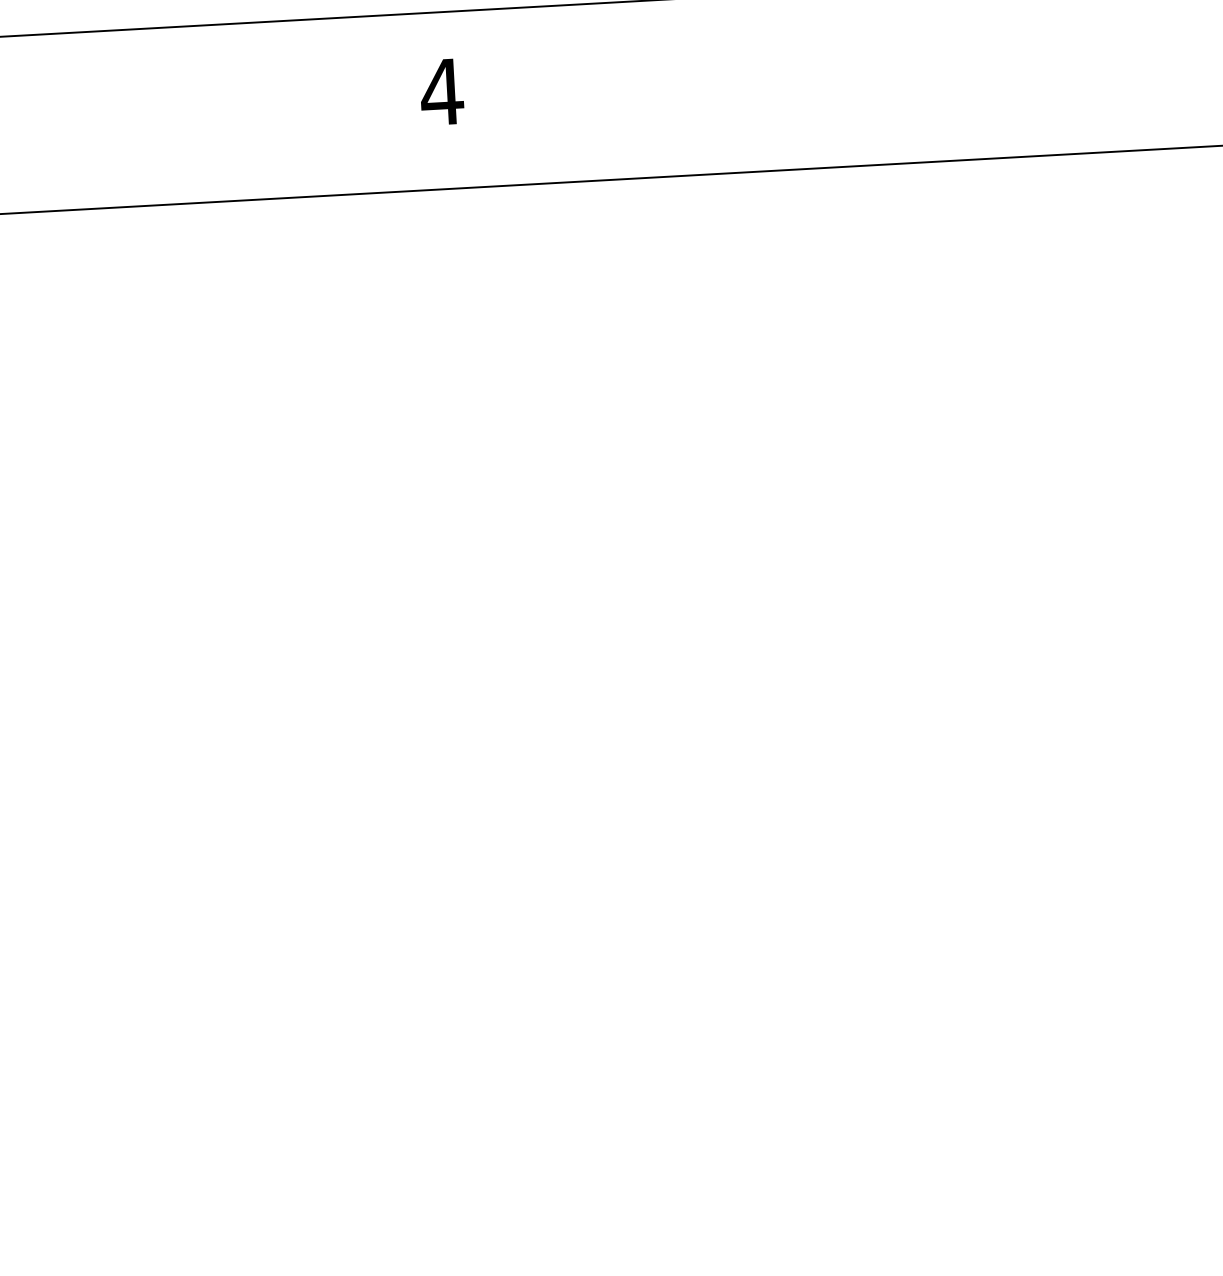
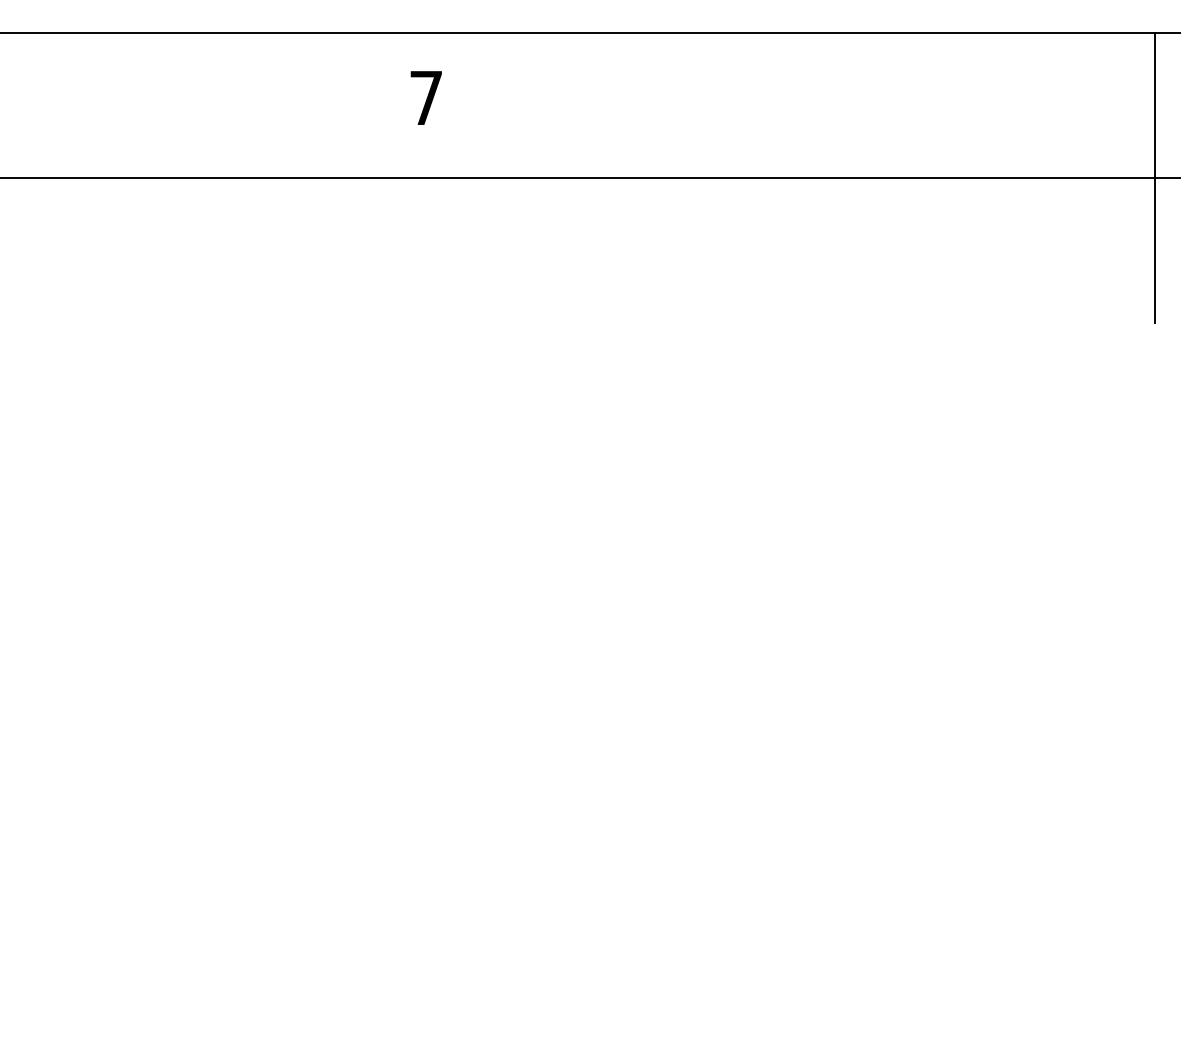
text: (440, 91) -> (425, 97), 4 -> 7

